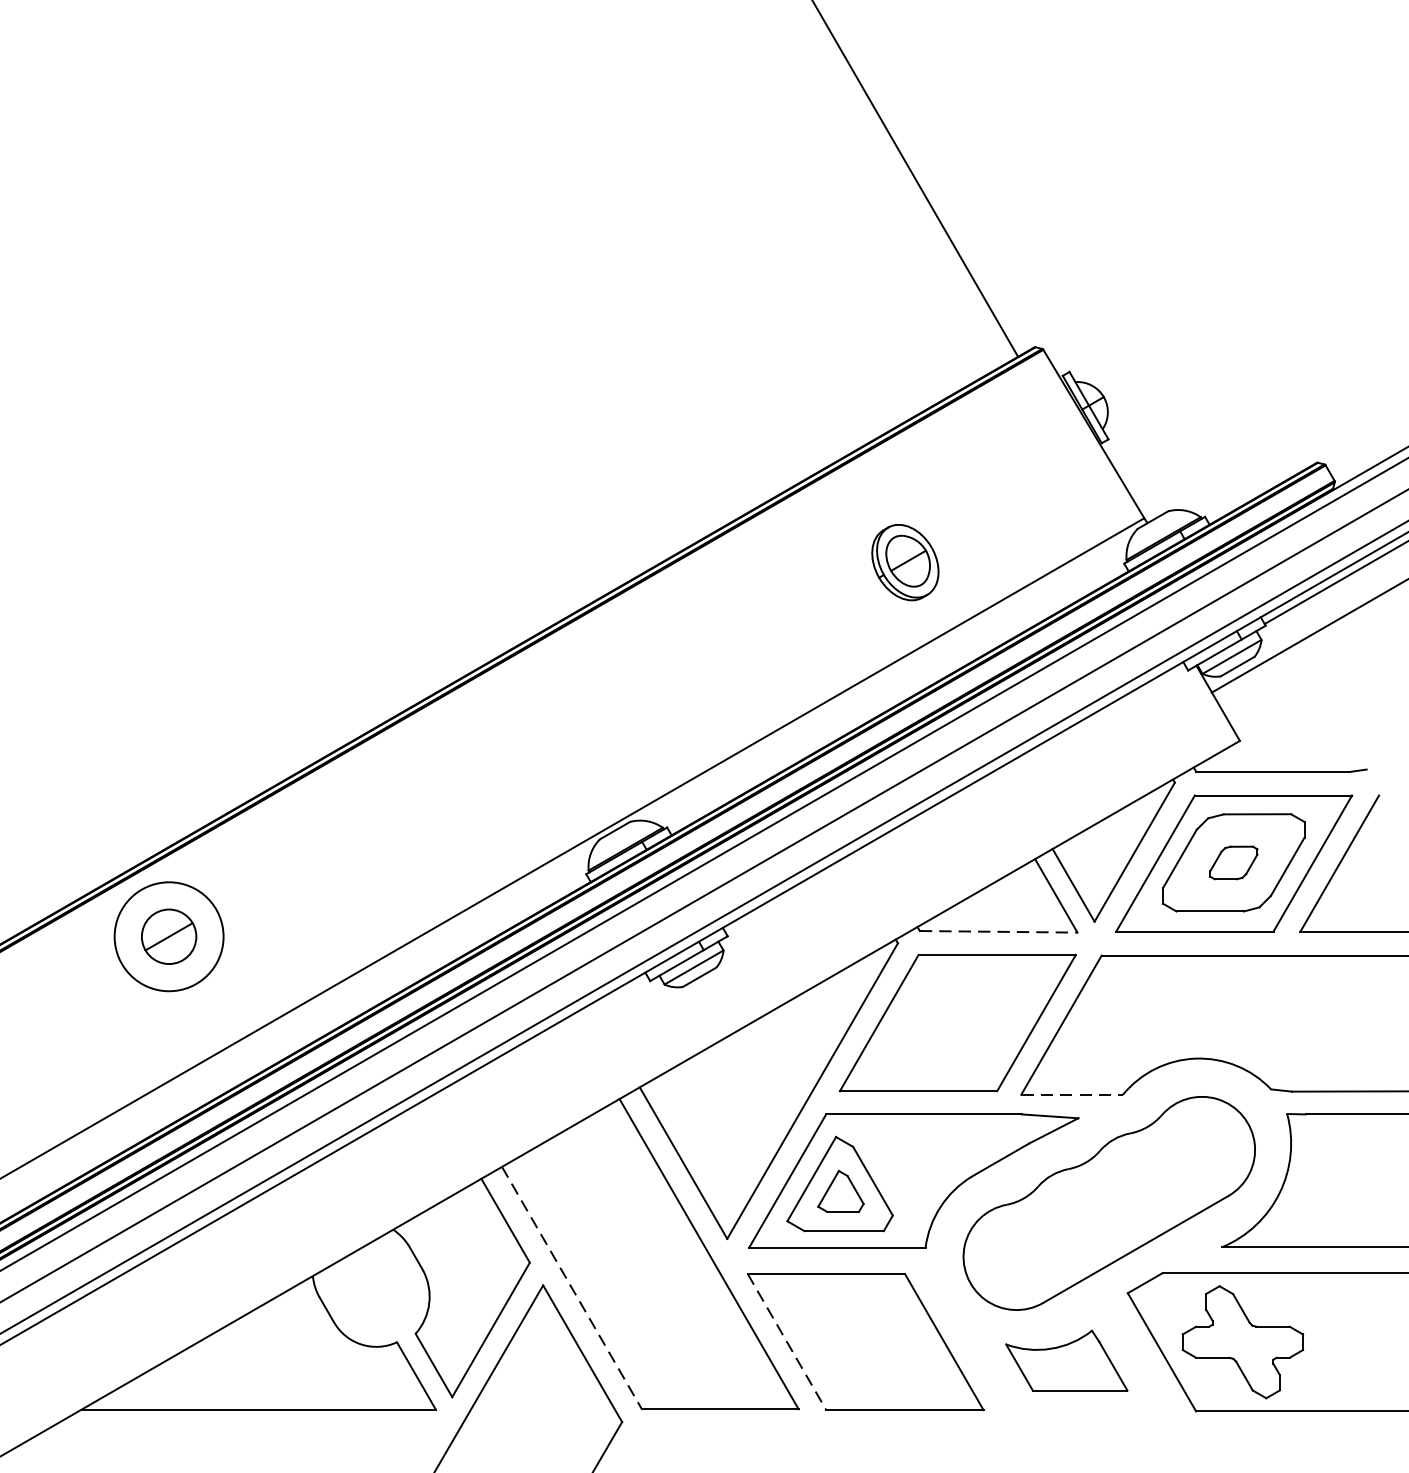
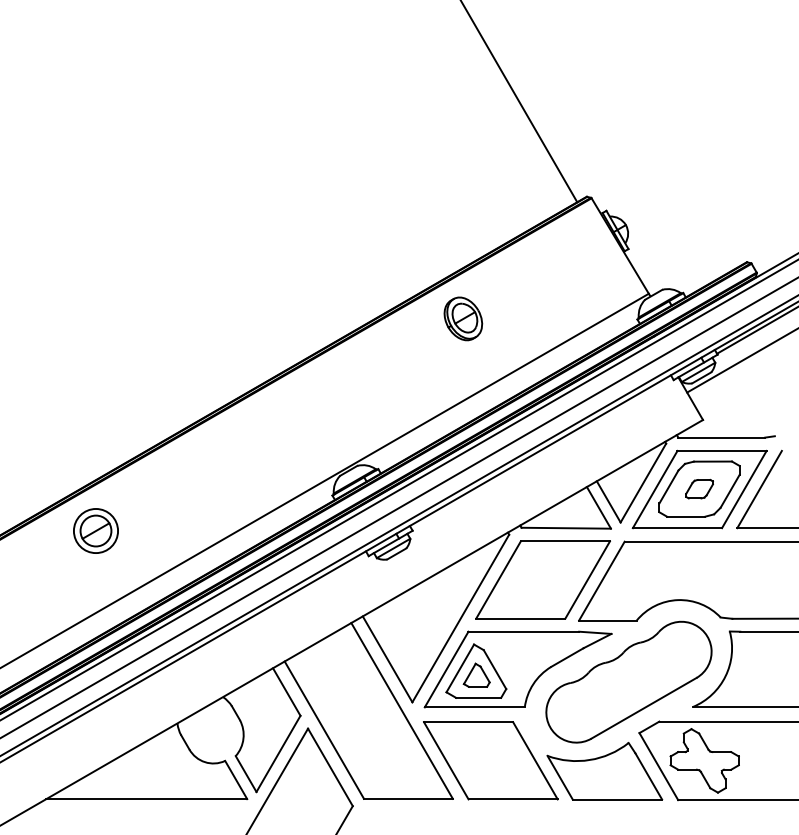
part: (905, 561) -> (463, 318), moved
line: (999, 932) -> (566, 528), dashed -> solid
circle: (168, 935) -> (95, 530), size x0.71
line: (1071, 1094) -> (607, 620), dashed -> solid
line: (572, 1288) -> (324, 730), dashed -> solid
line: (787, 1341) -> (446, 760), dashed -> solid
part: (1066, 1360) -> (604, 771), size x1.67

